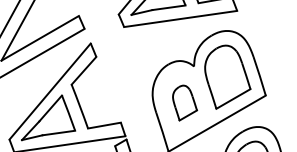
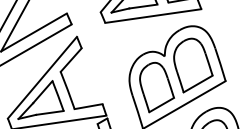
part: (184, 103) -> (156, 87), size x1.67

